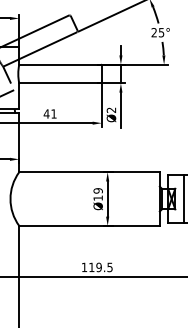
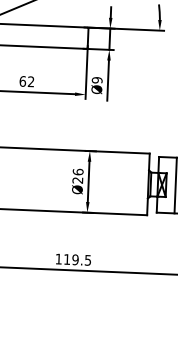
text: (111, 110) -> (97, 80), Ø2 -> Ø9
text: (49, 113) -> (26, 81), 41 -> 62
text: (97, 194) -> (77, 176), Ø19 -> Ø26

